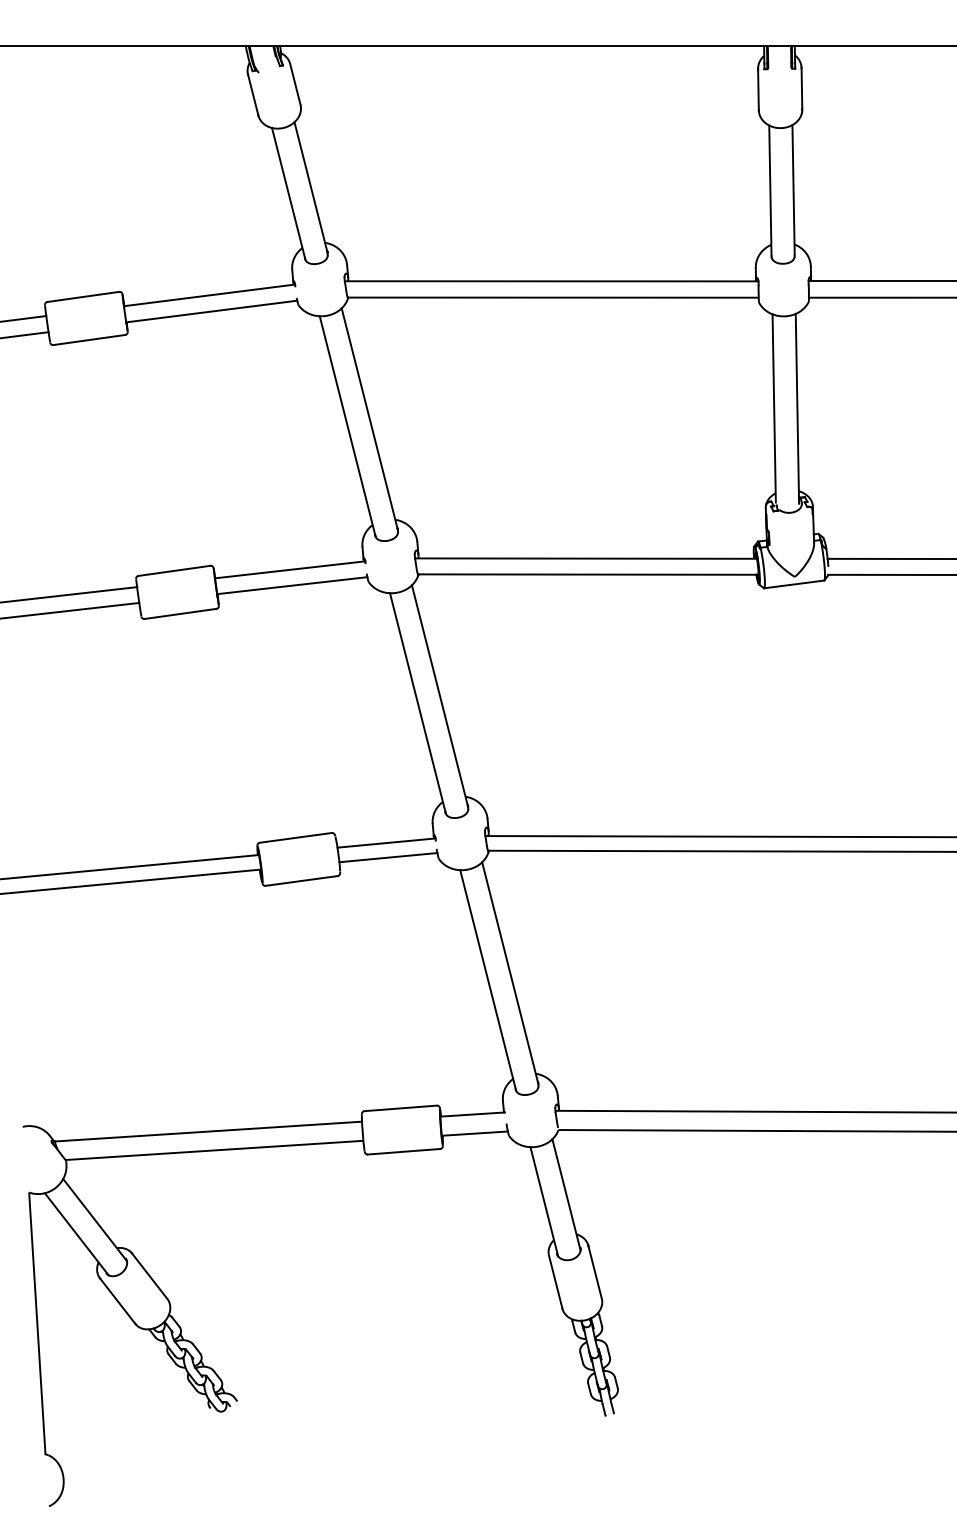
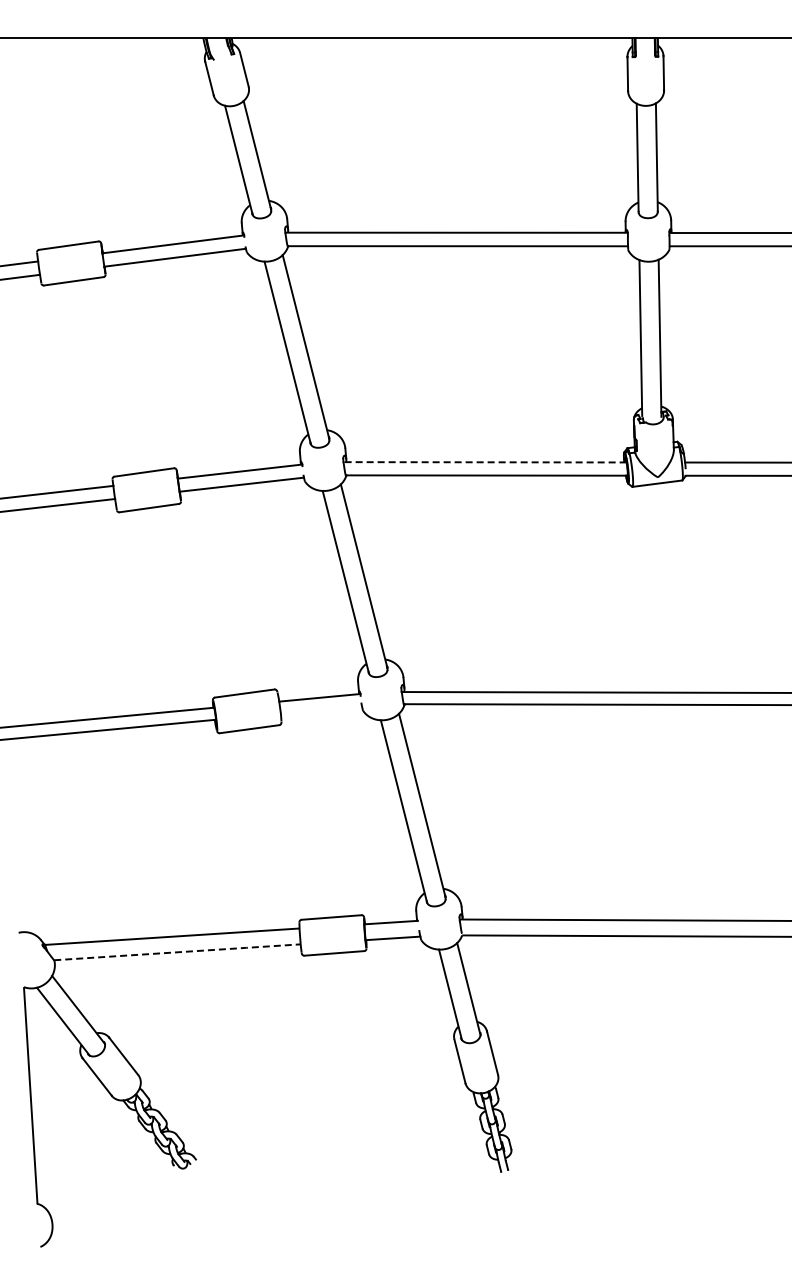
line: (586, 558) -> (485, 462), solid -> dashed
line: (387, 857) -> (320, 709), removed
line: (215, 1150) -> (178, 952), solid -> dashed

